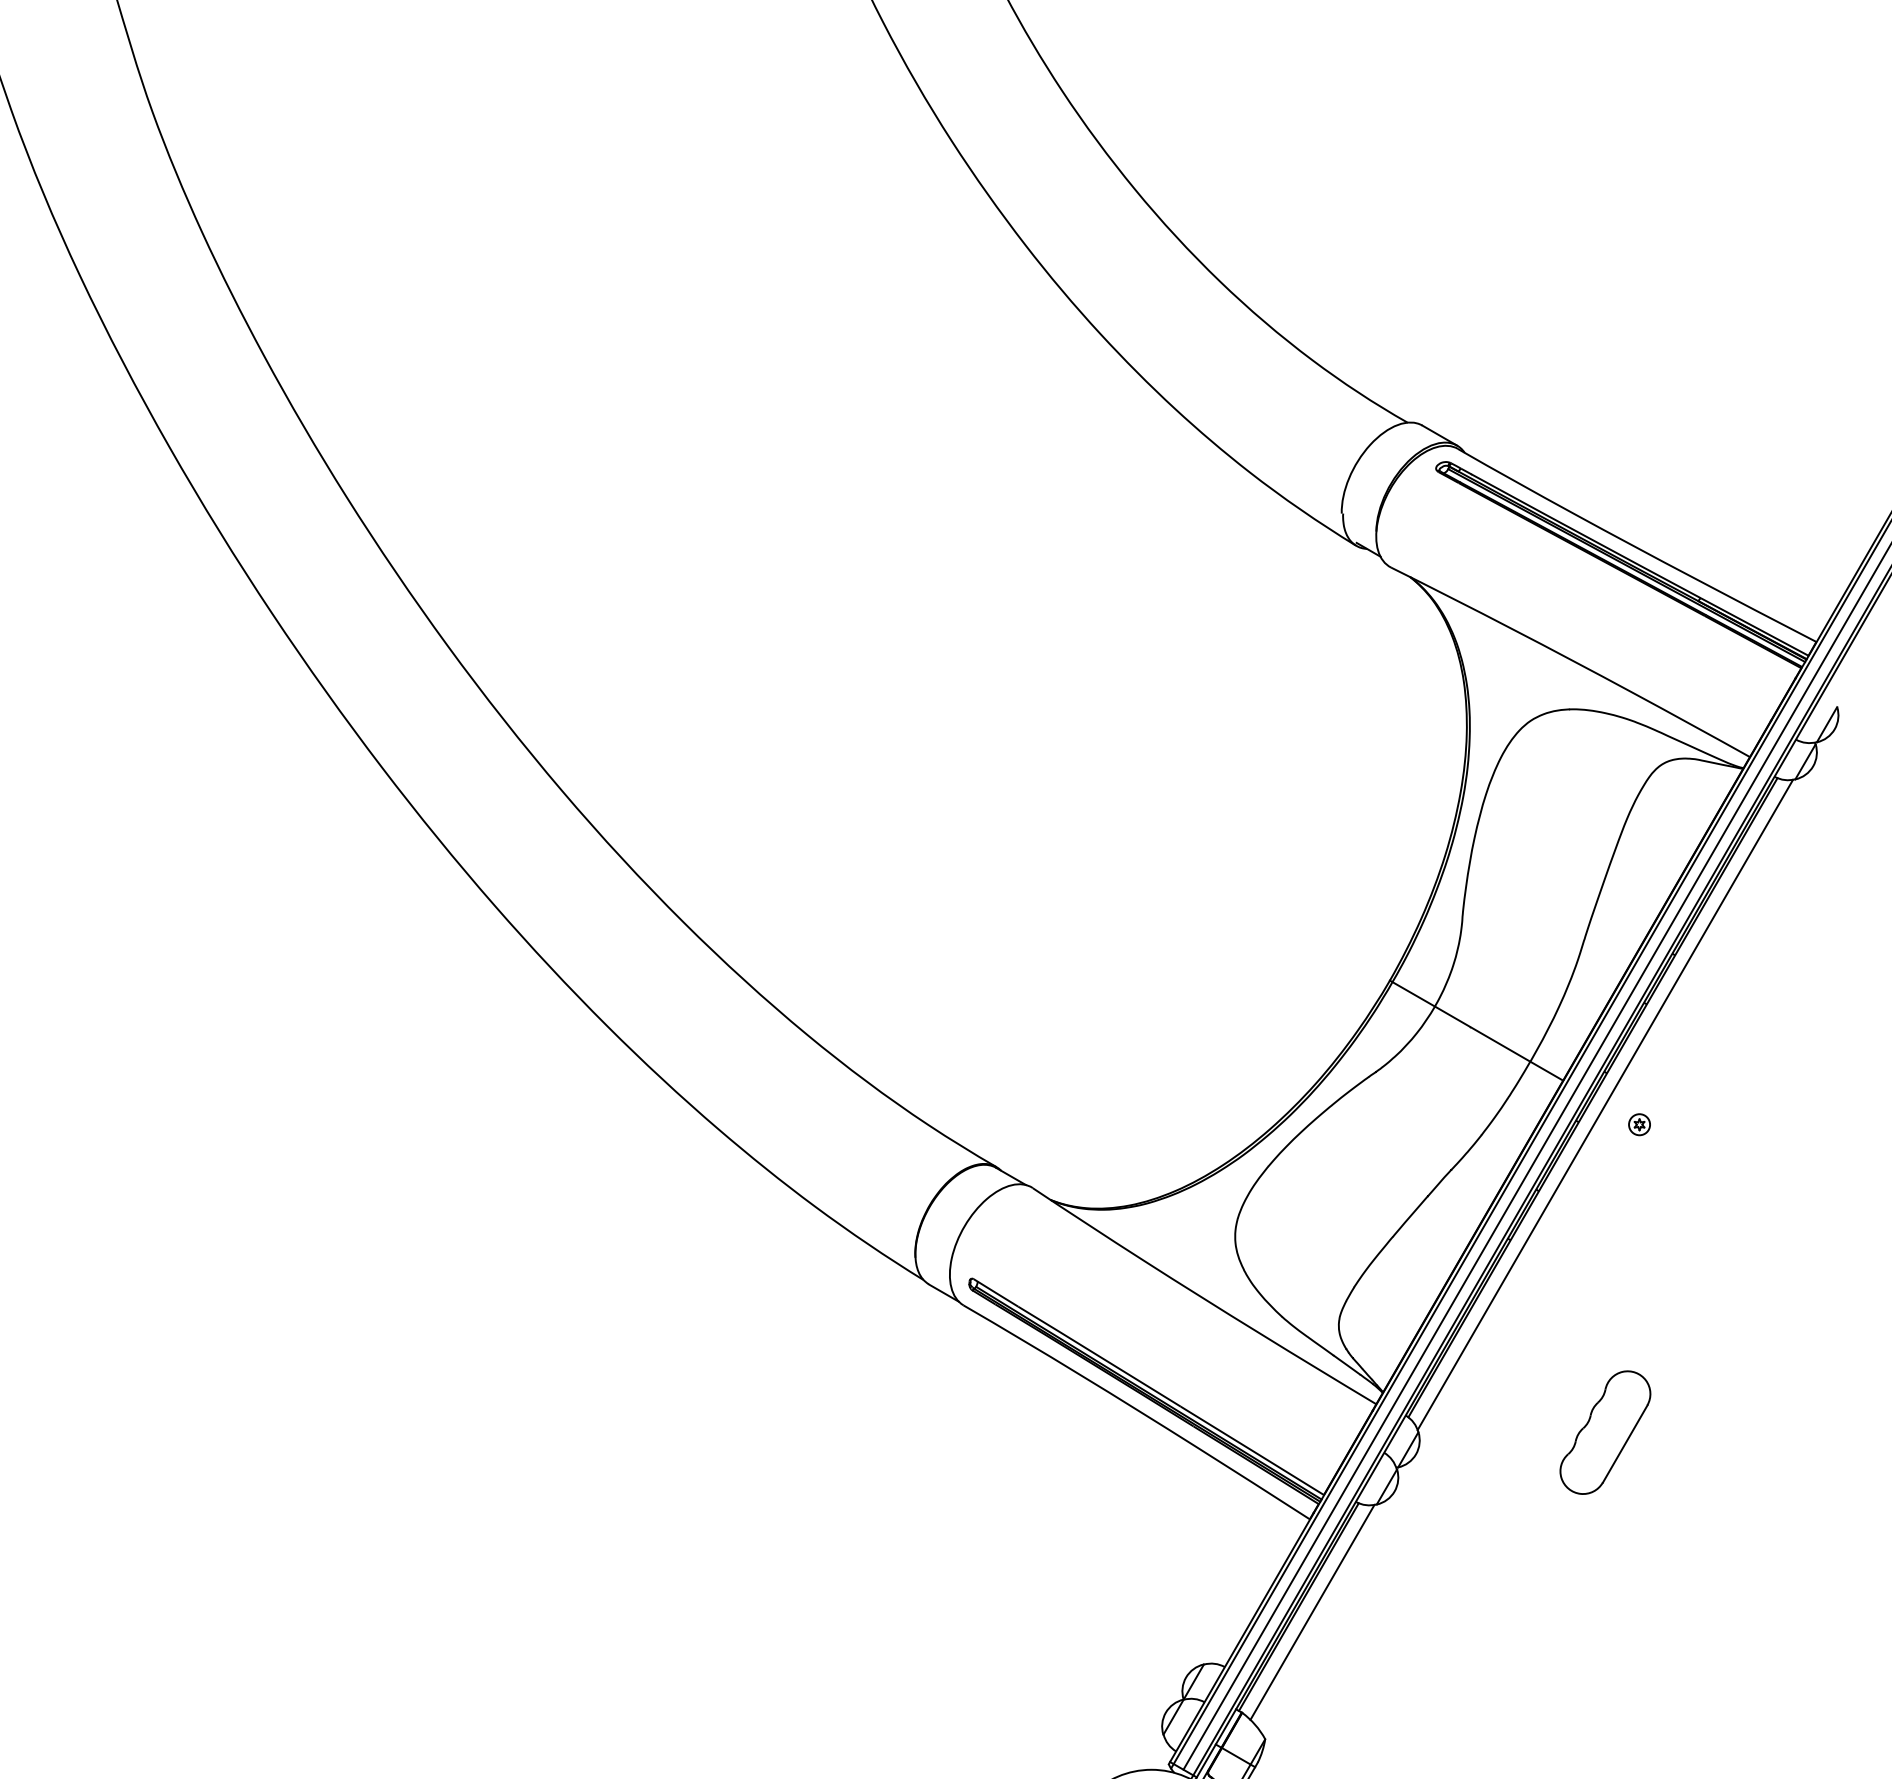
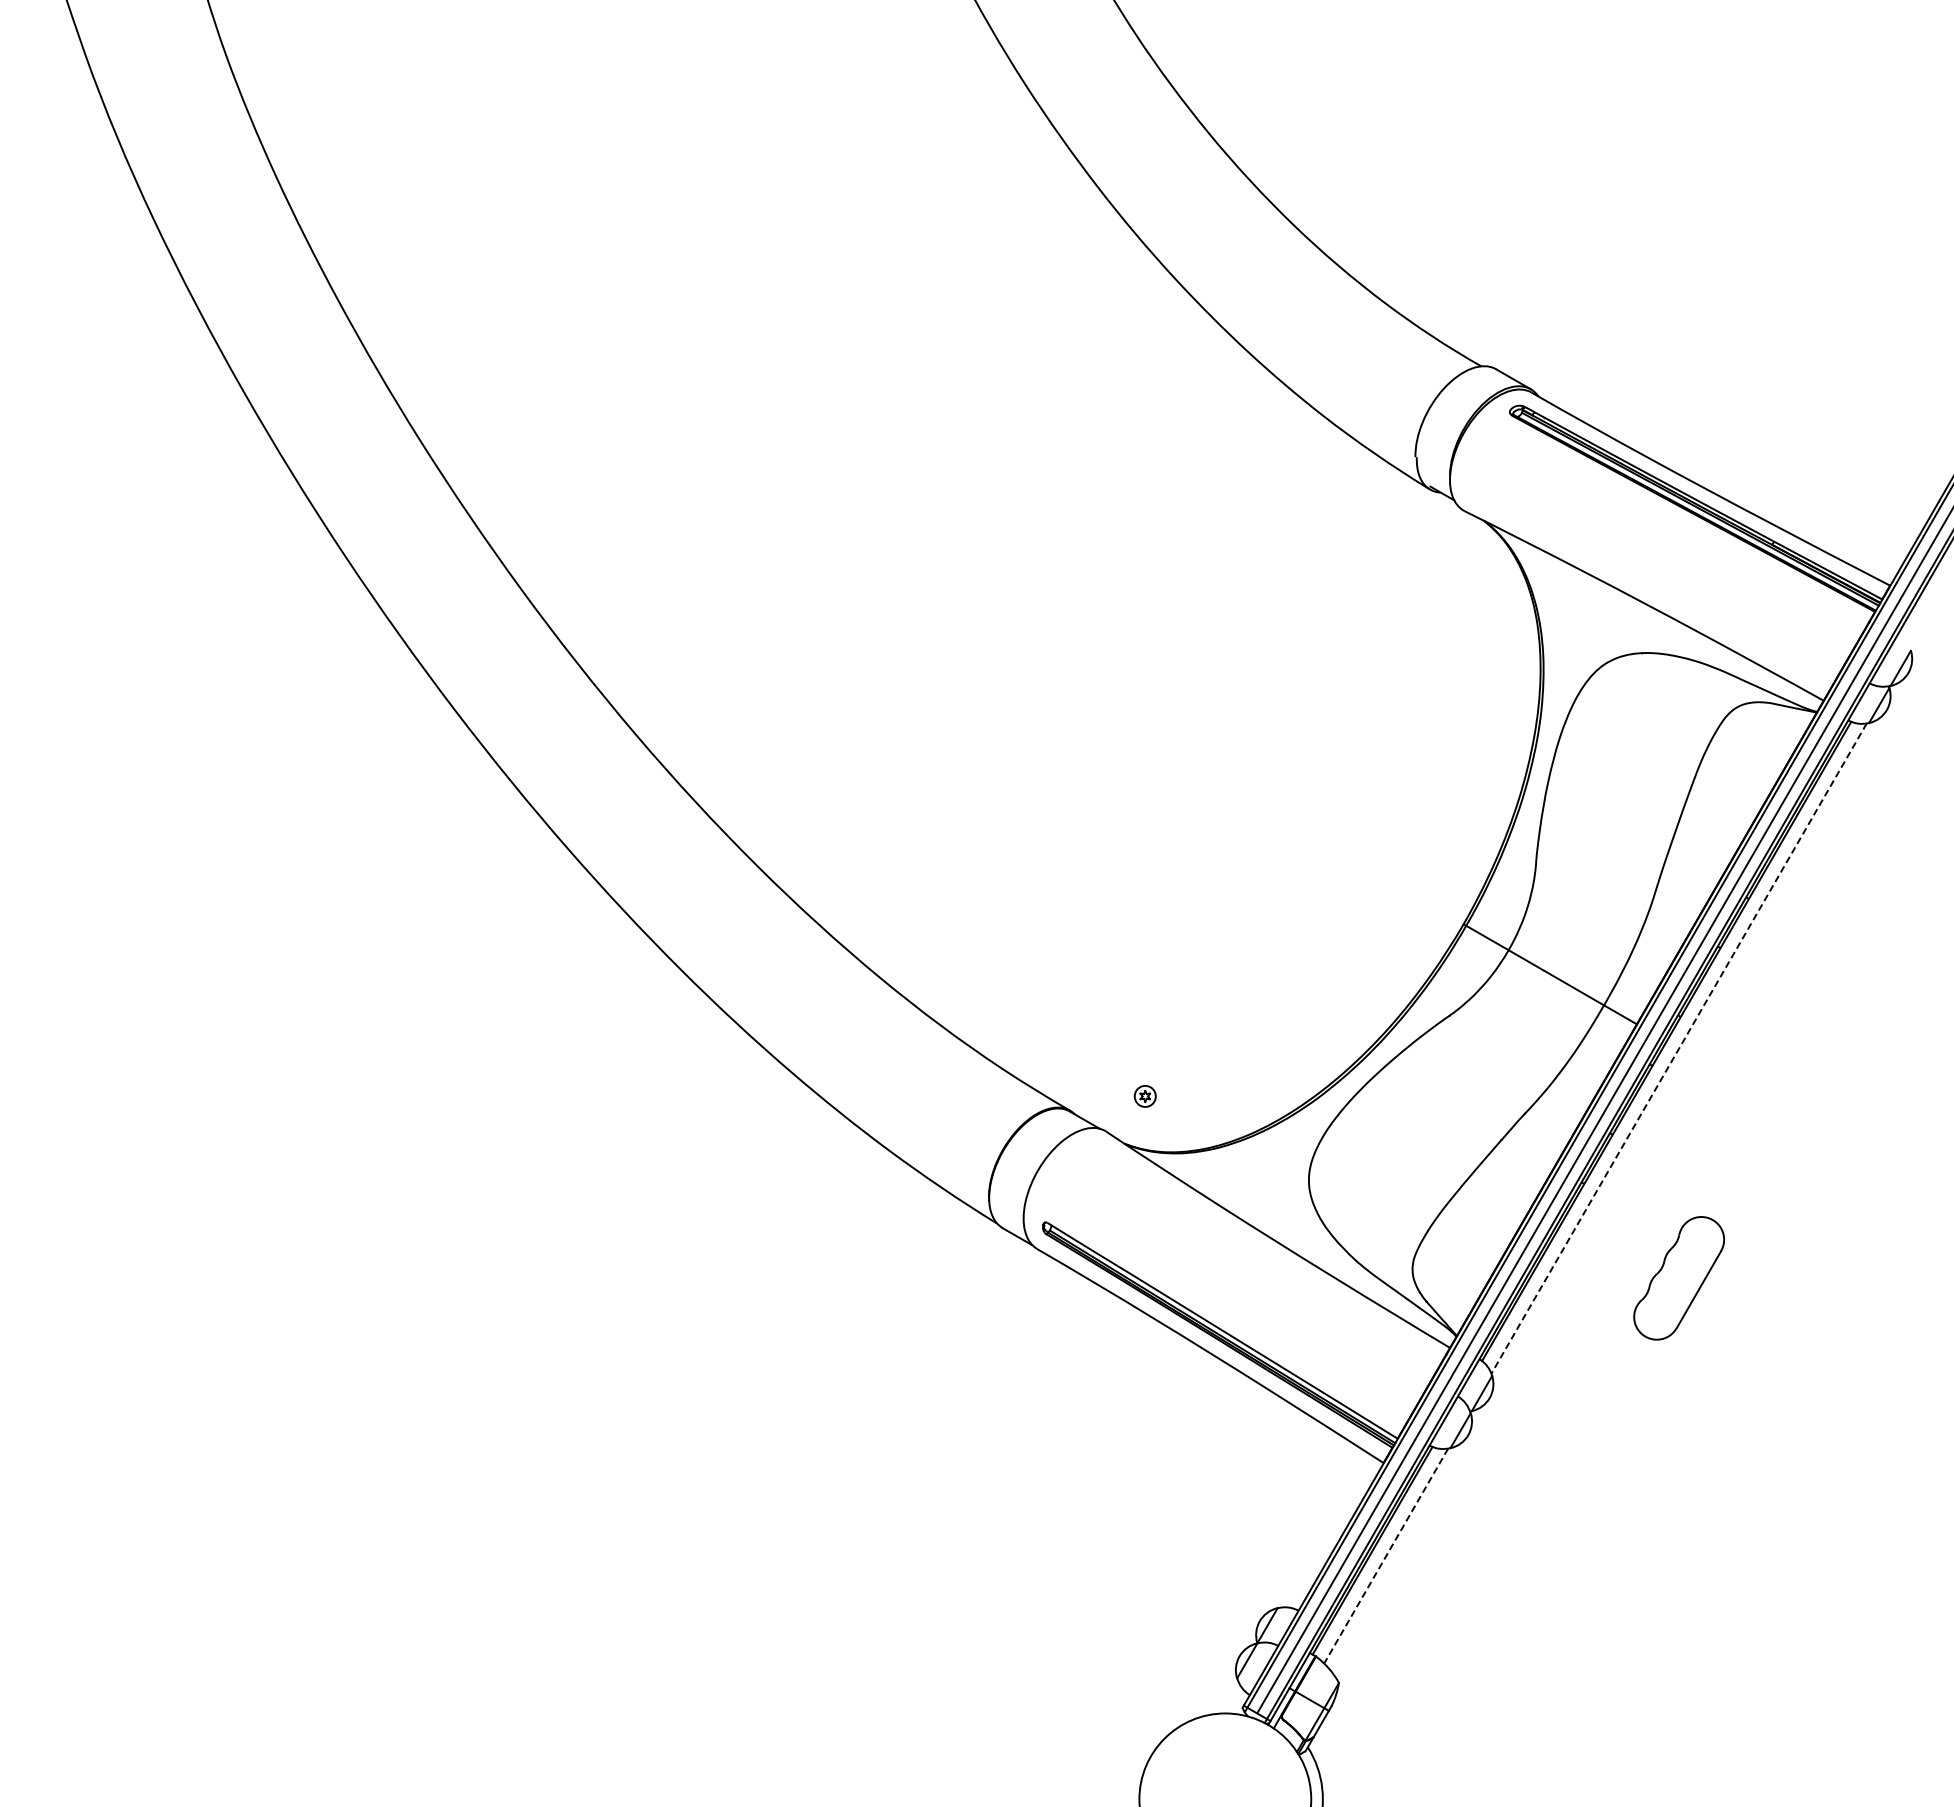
line: (1604, 1105) -> (1678, 1049), solid -> dashed
part: (1638, 1124) -> (1144, 1096), moved
part: (1604, 1432) -> (1678, 1278), moved
line: (1311, 1612) -> (1385, 1556), solid -> dashed

